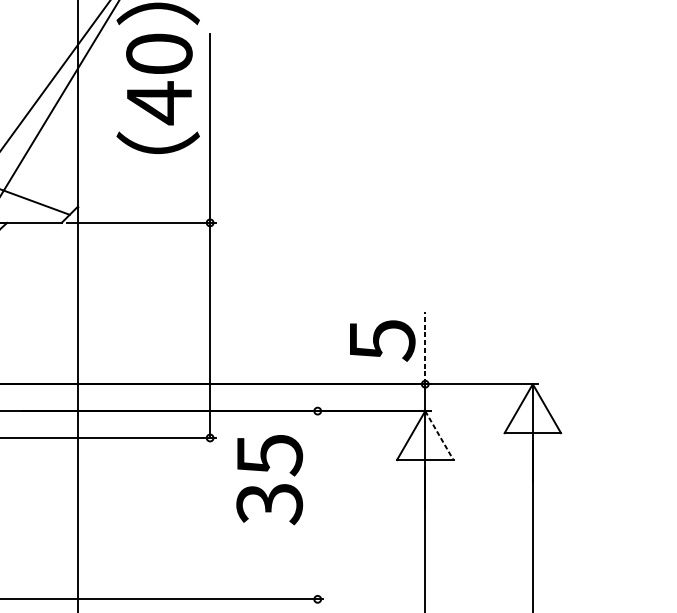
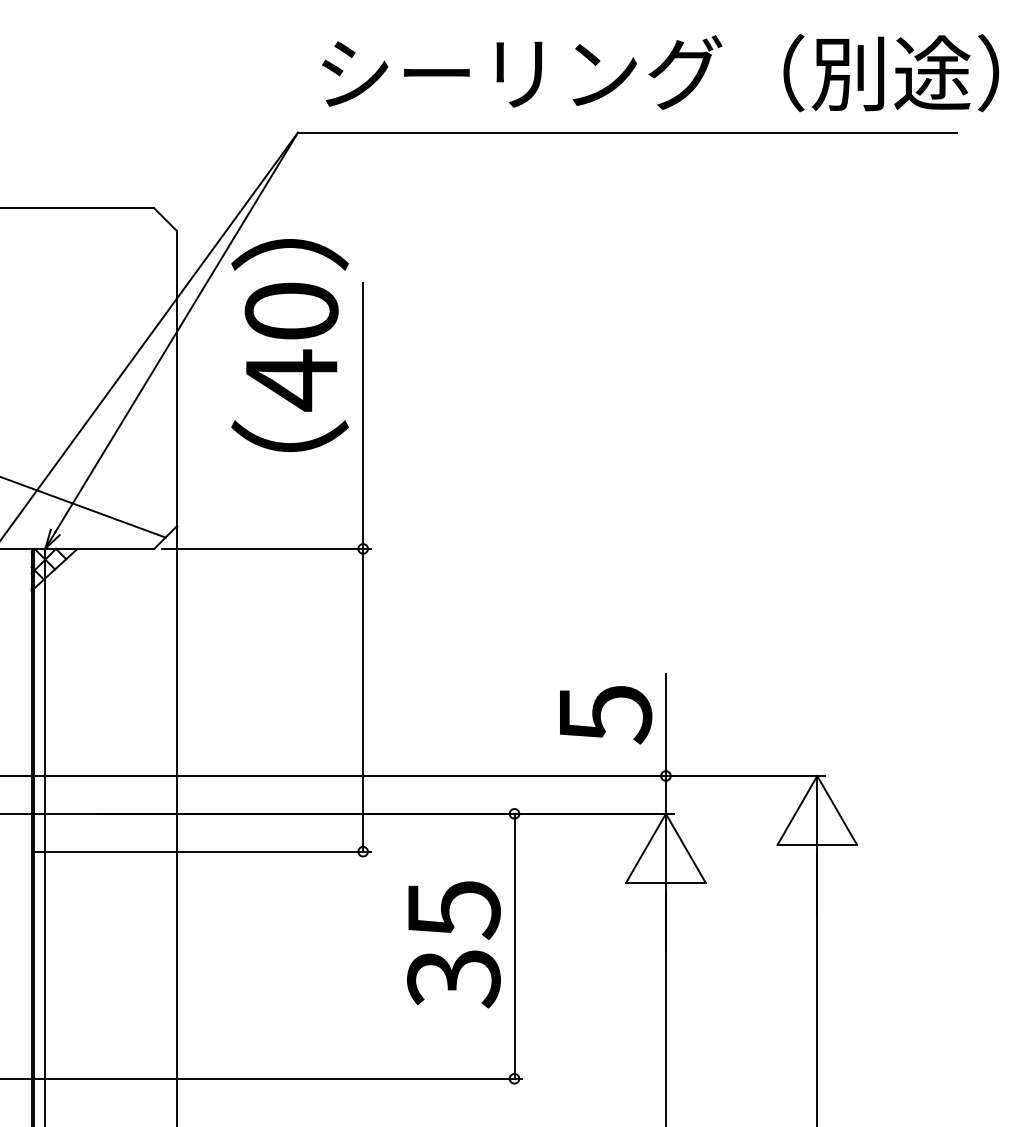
line: (424, 347) -> (665, 724), dashed -> solid
line: (439, 435) -> (685, 848), dashed -> solid
text: (269, 479) -> (453, 944), moved
line: (317, 504) -> (514, 945), added

